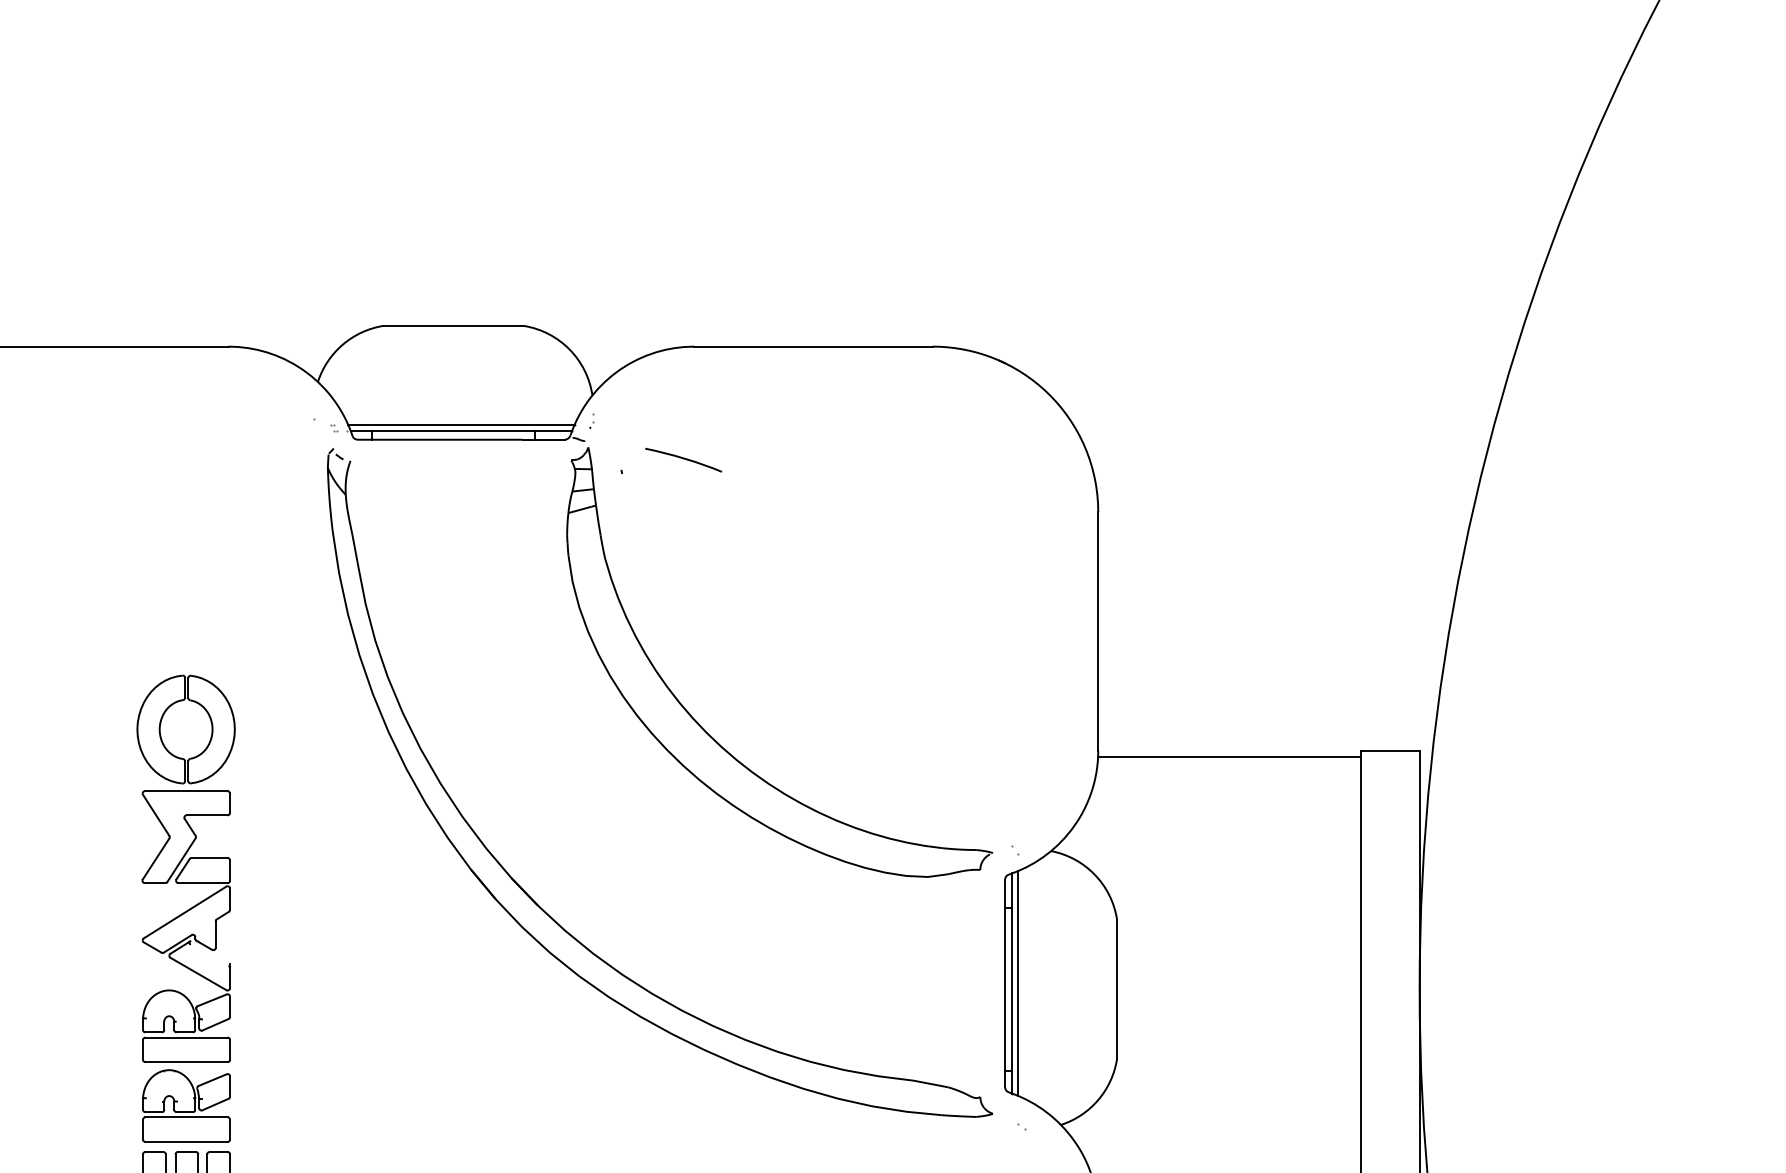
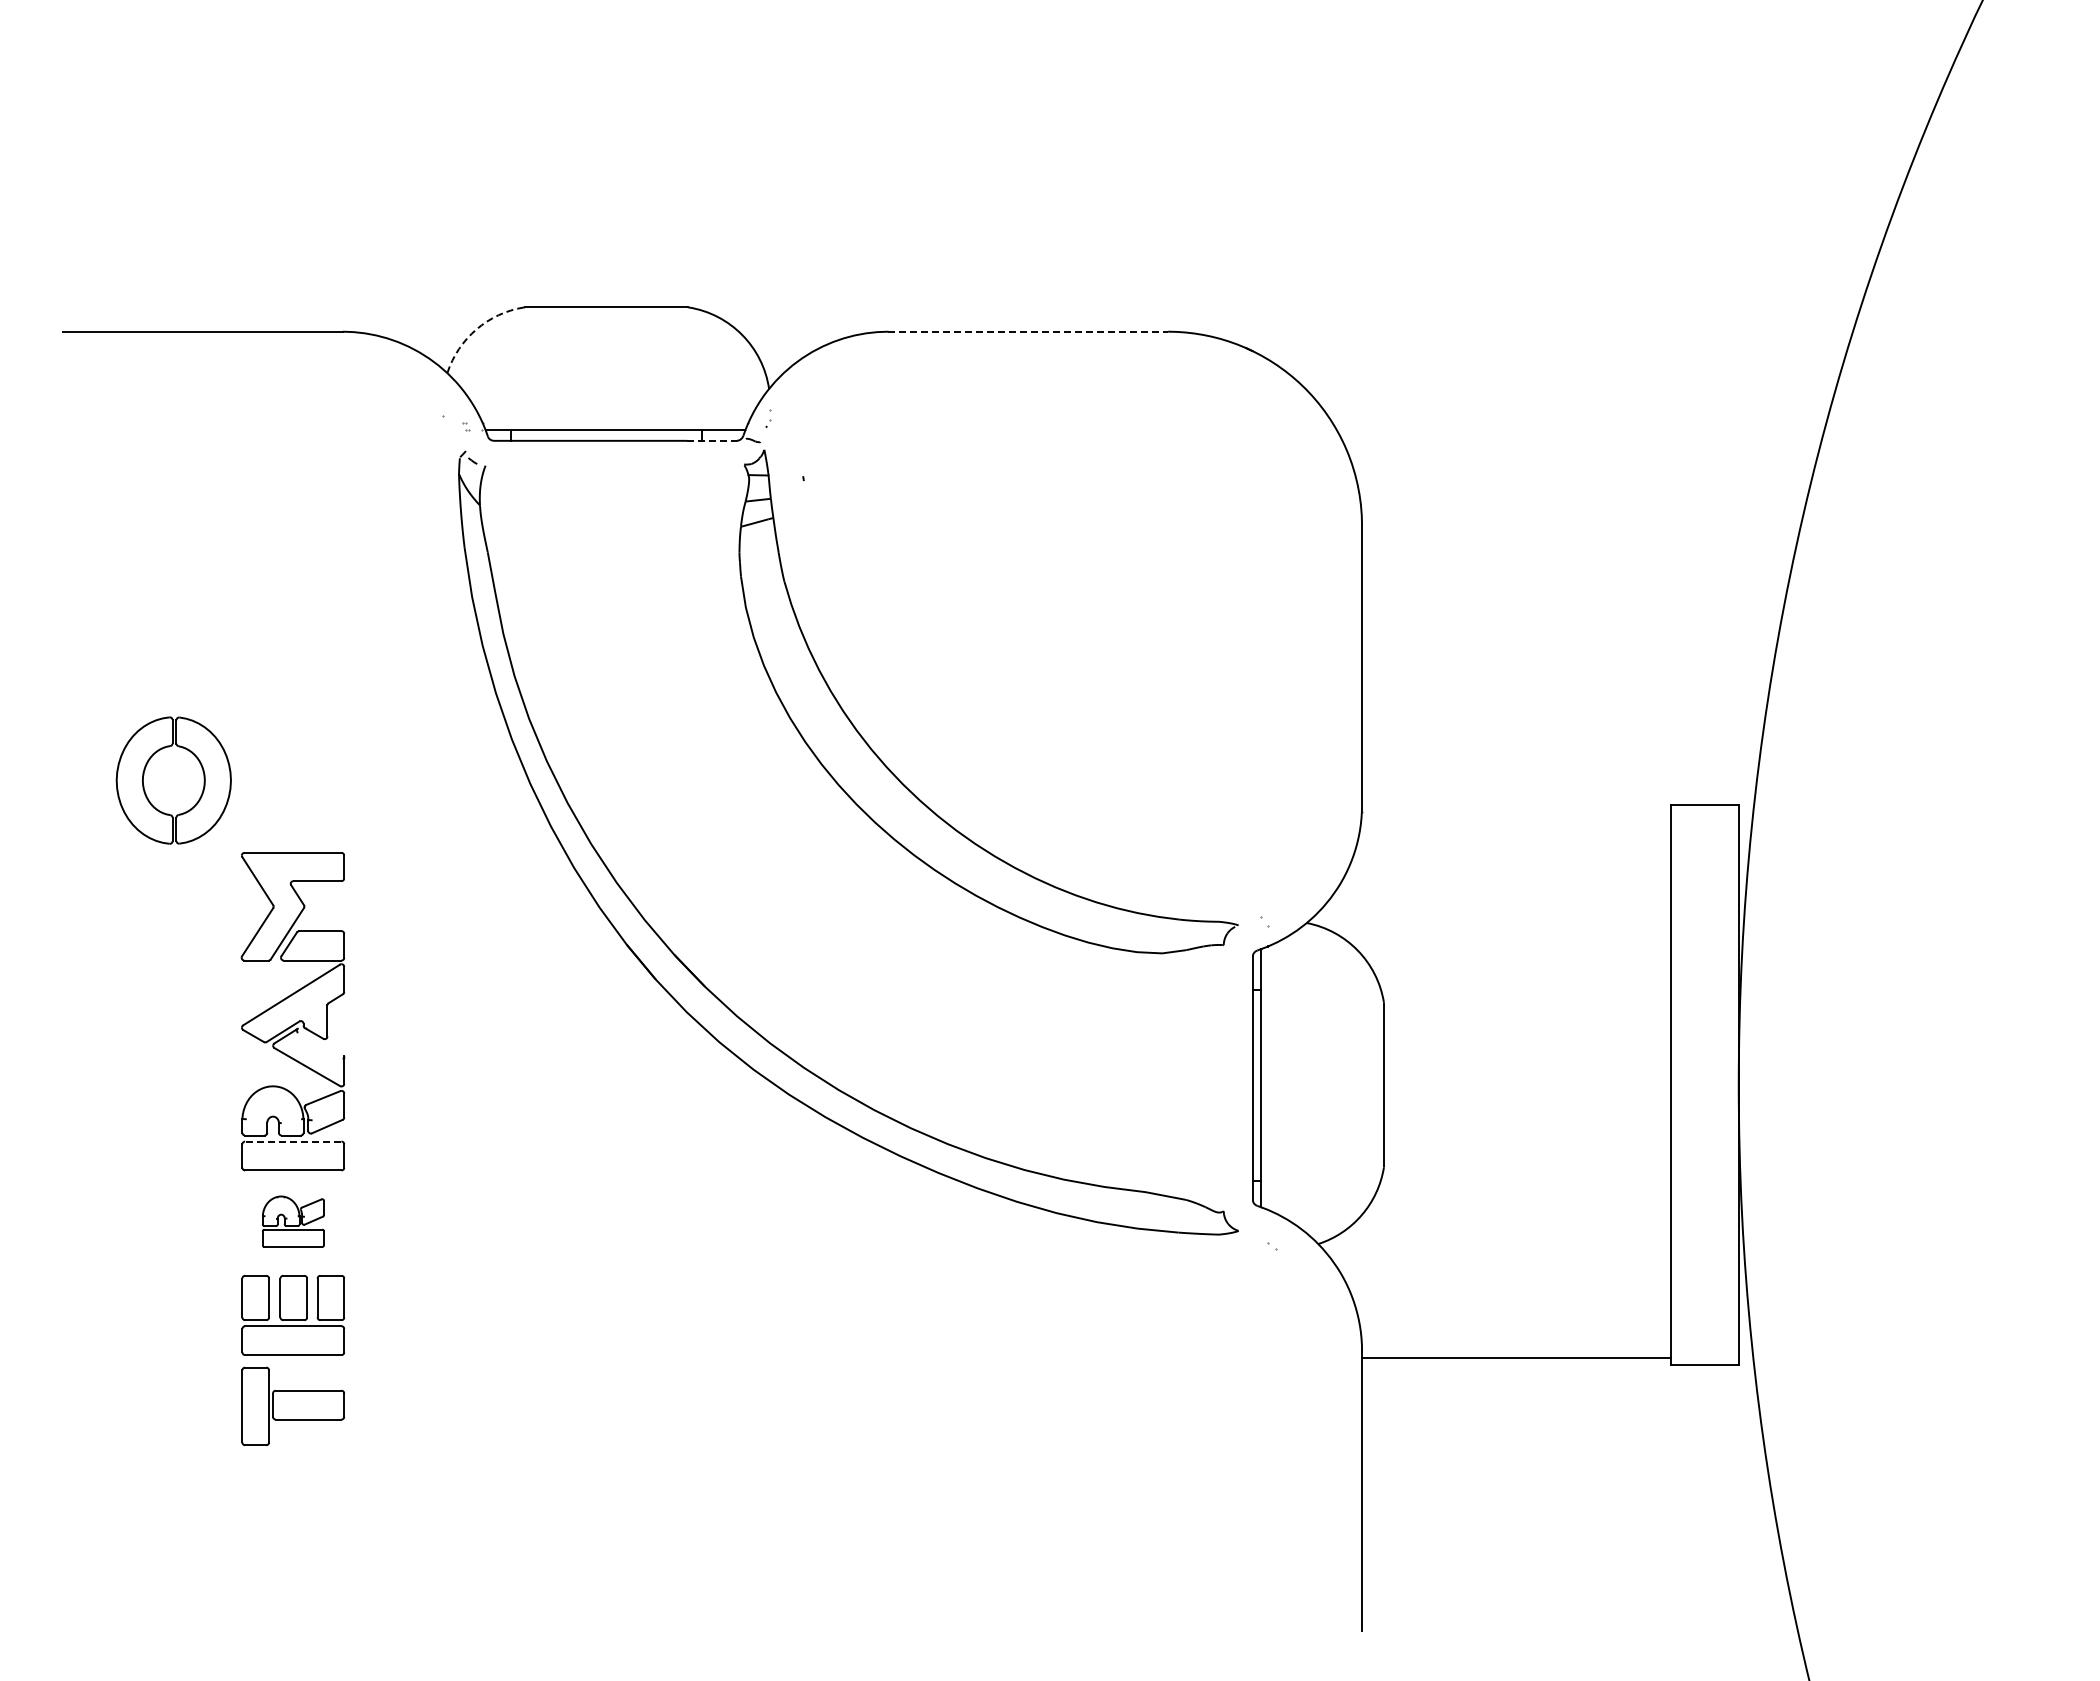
arc: (342, 344) -> (476, 329), solid -> dashed
line: (813, 346) -> (1028, 331), solid -> dashed
line: (461, 424) -> (615, 423), removed
line: (544, 439) -> (712, 440), solid -> dashed
curve: (684, 459) -> (876, 463), removed
part: (161, 725) -> (144, 775), moved
line: (1229, 756) -> (1515, 812), removed
line: (1018, 982) -> (1268, 1077), removed
line: (185, 1037) -> (292, 1141), solid -> dashed
part: (186, 1105) -> (293, 1221), size x0.6

